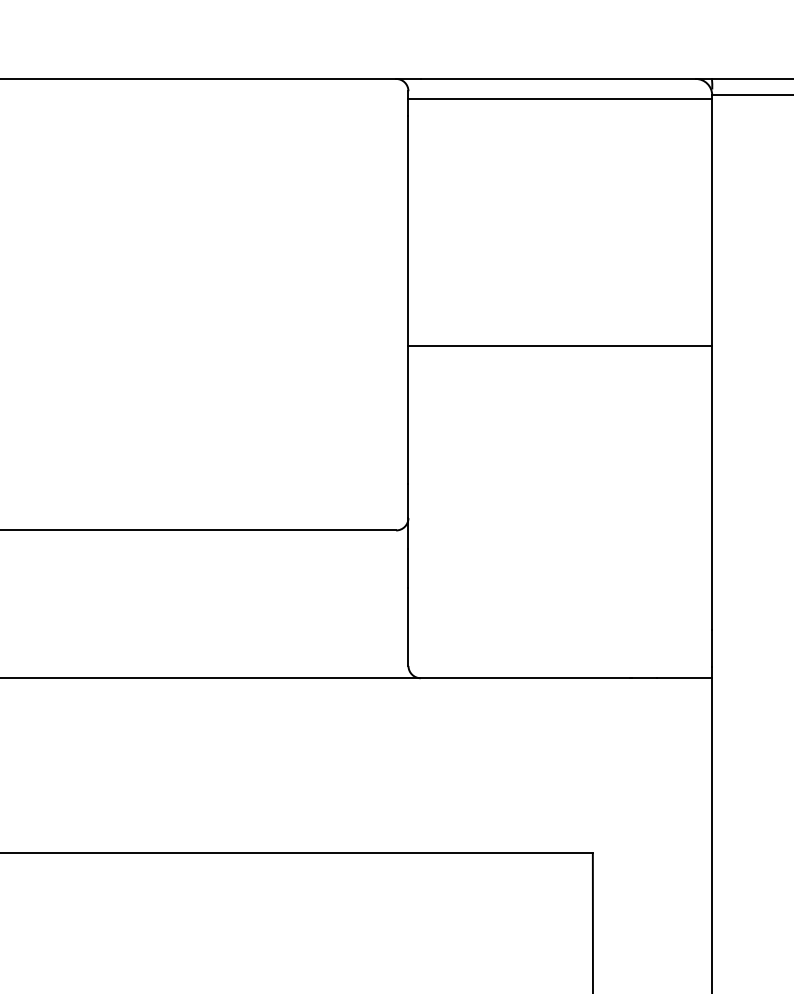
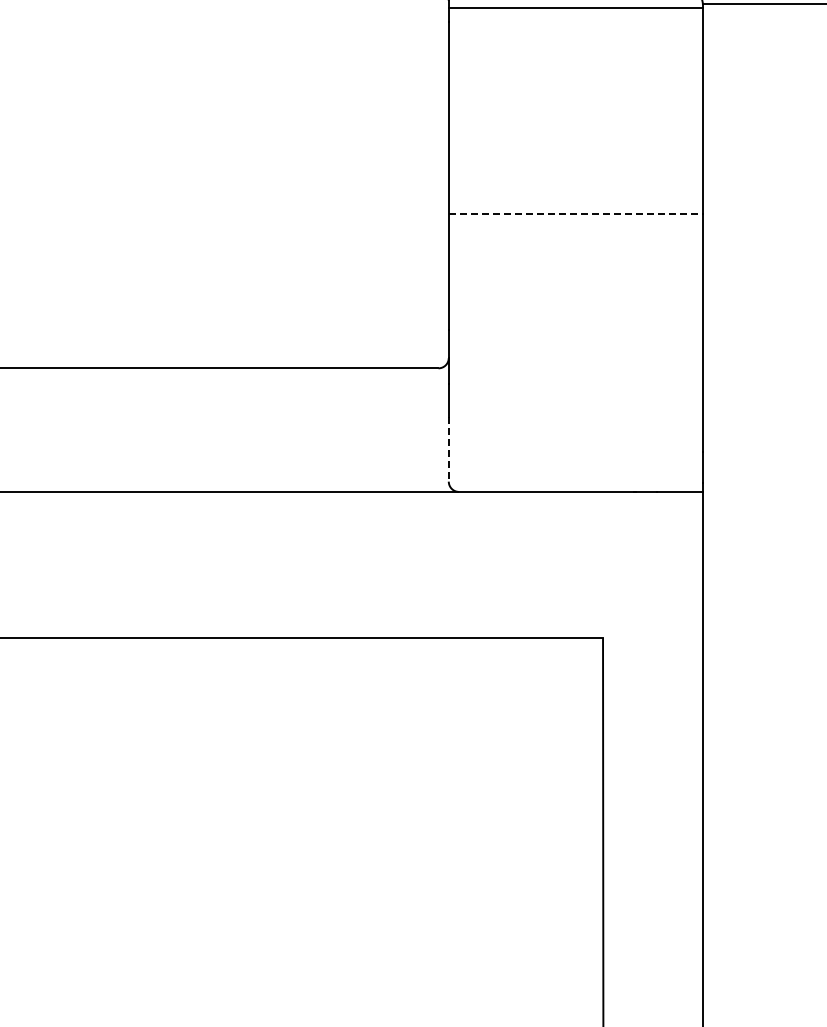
line: (561, 345) -> (576, 213), solid -> dashed
line: (408, 627) -> (448, 449), solid -> dashed

